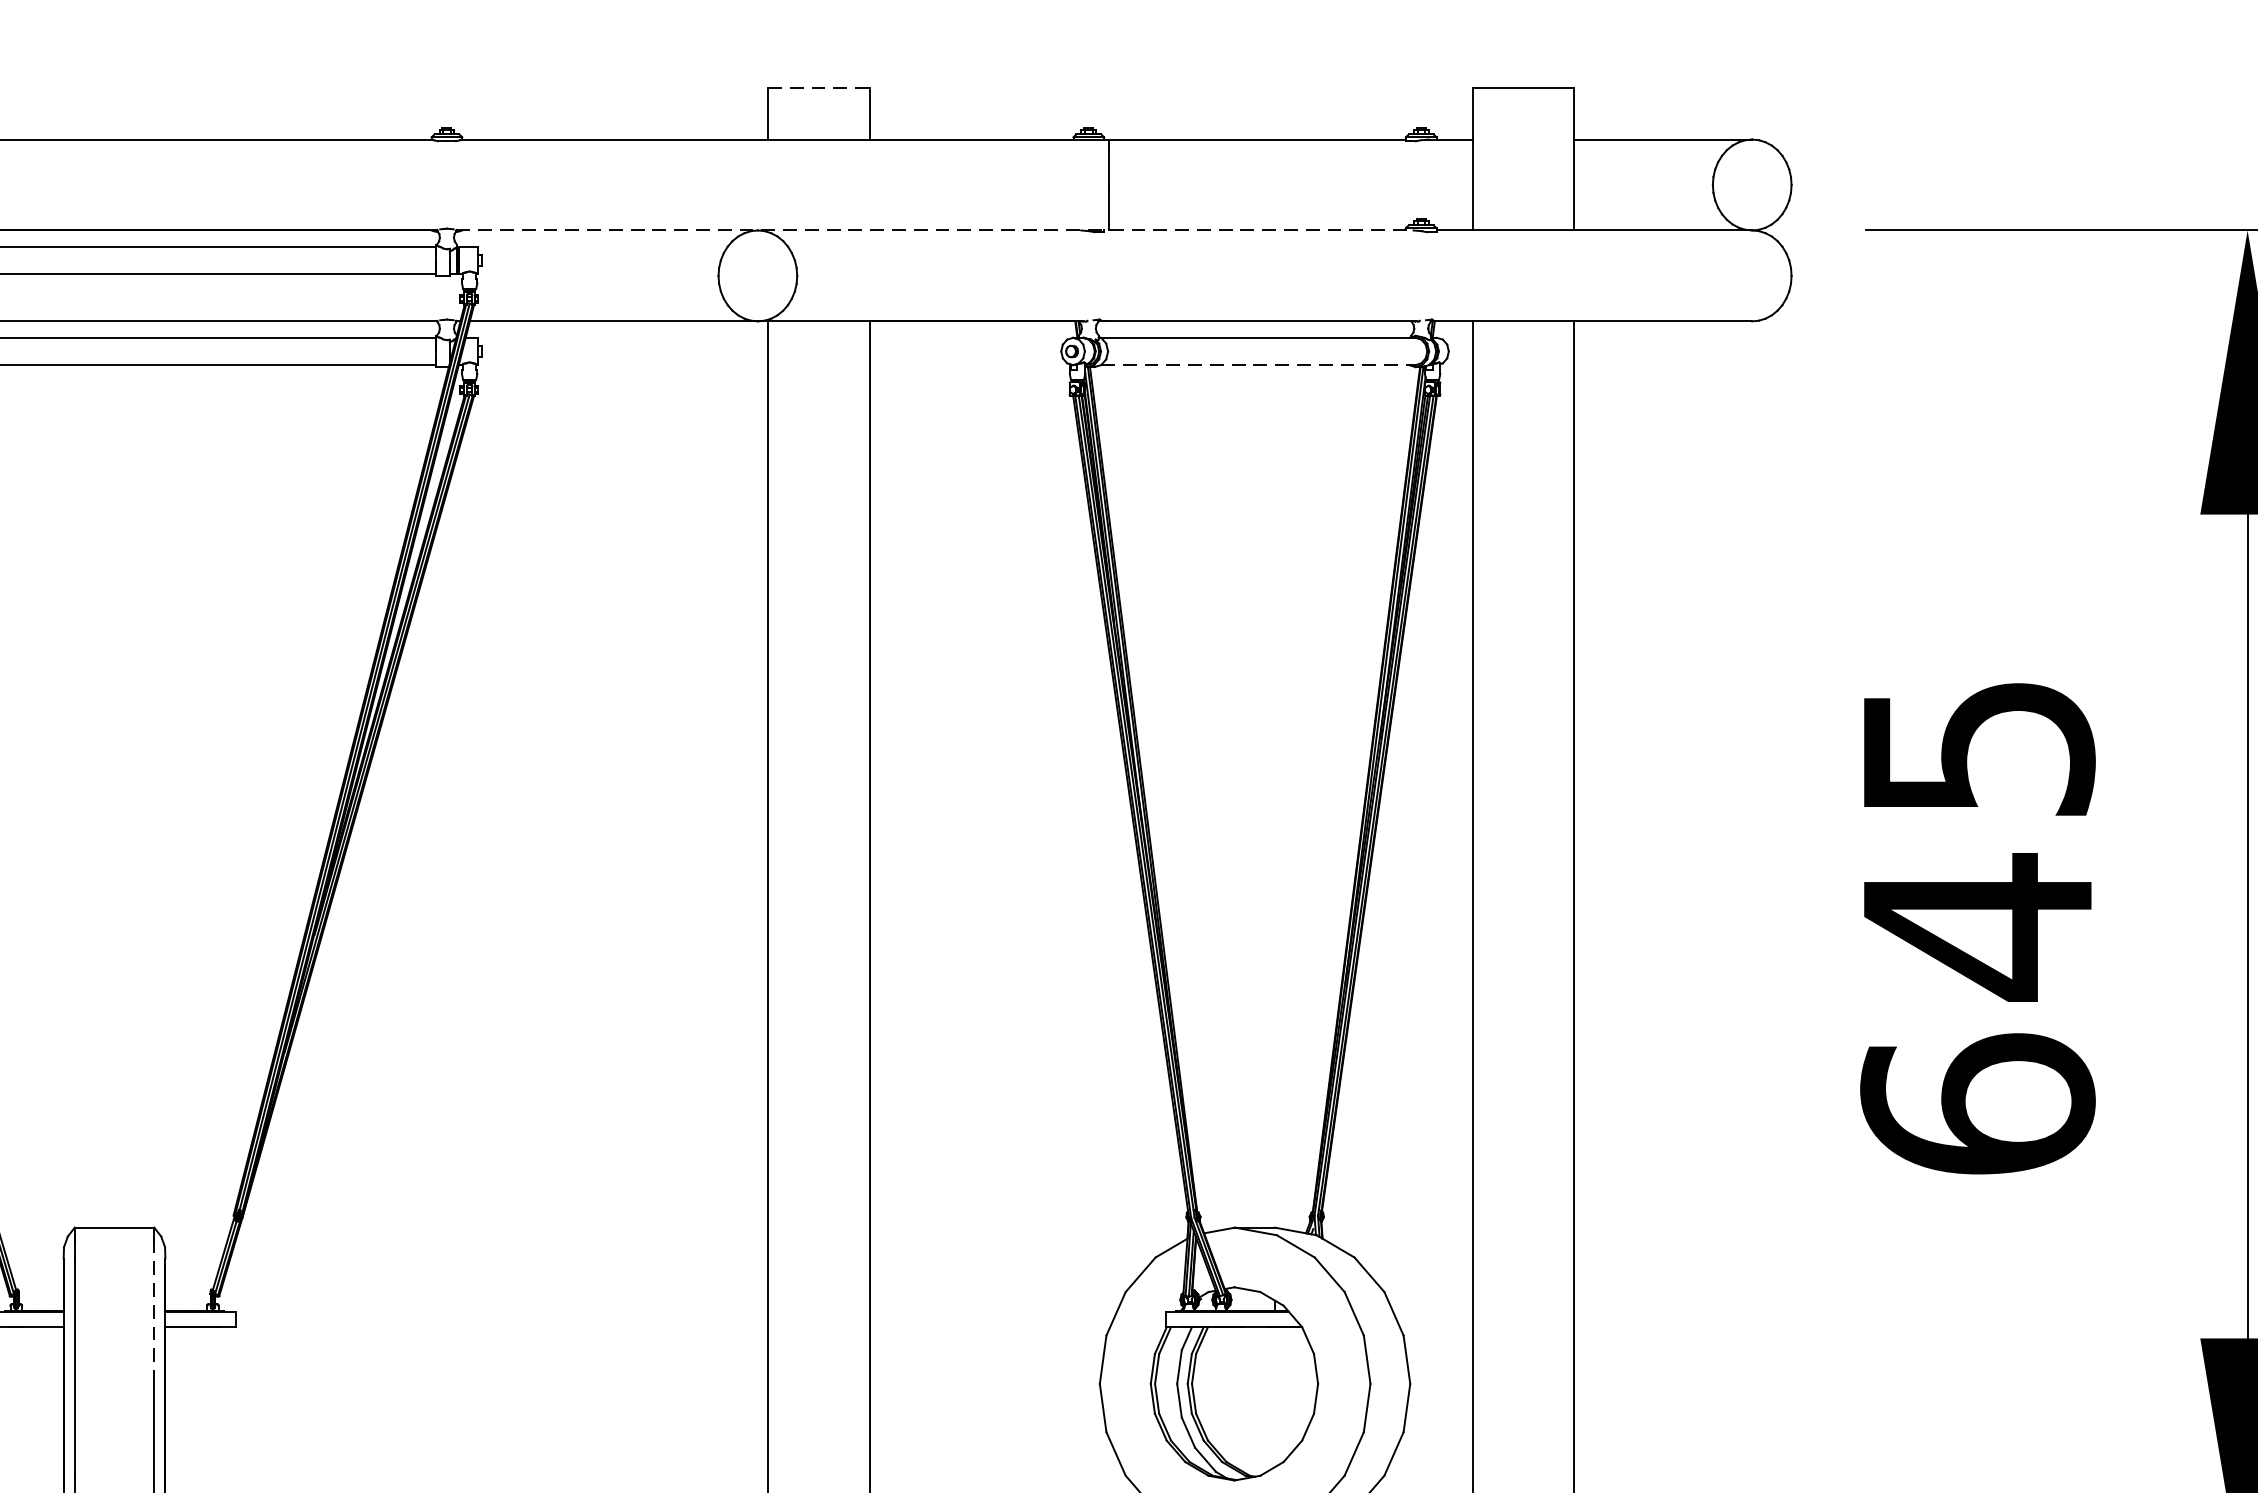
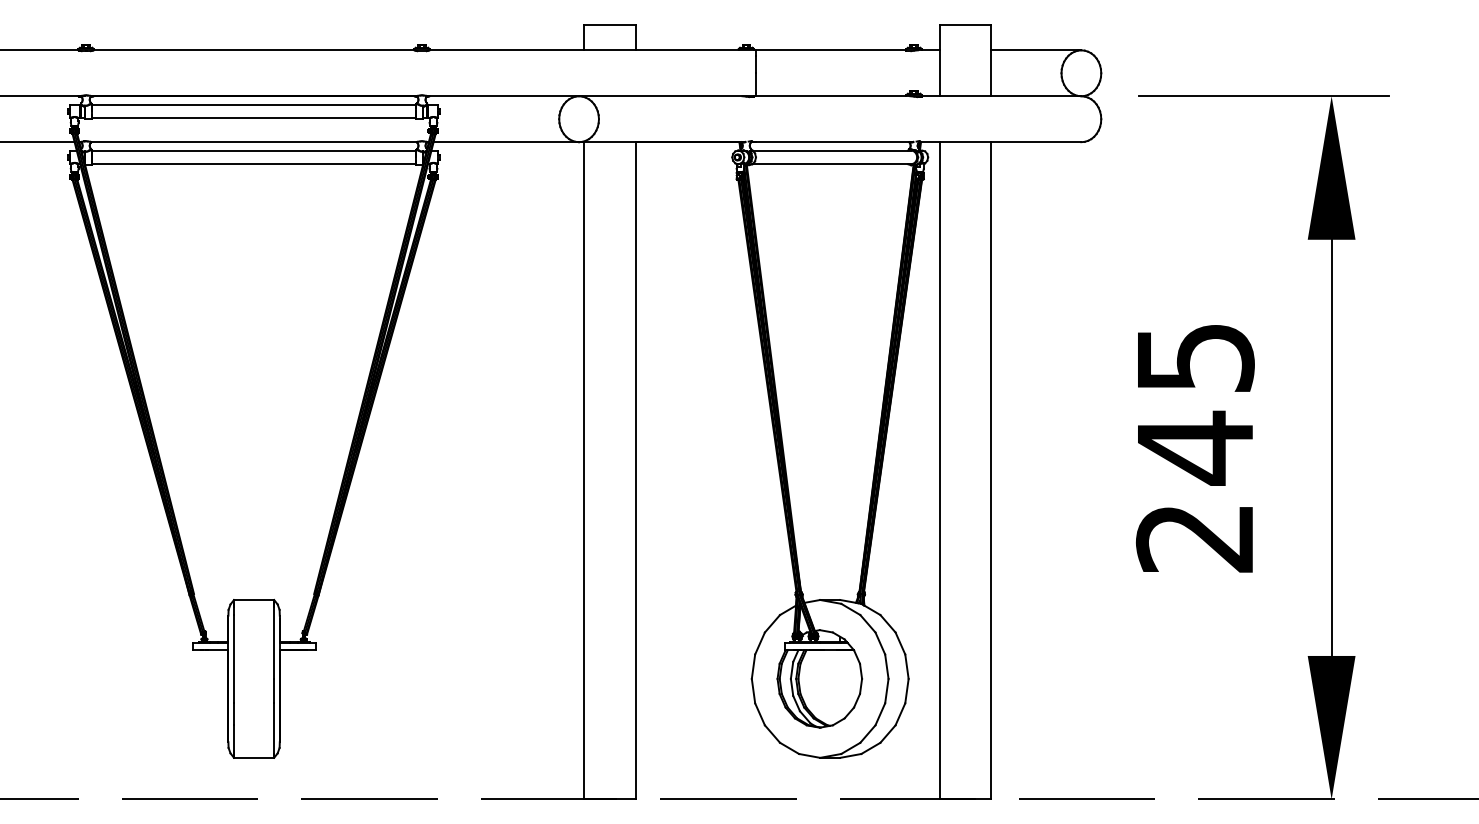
line: (820, 88) -> (610, 24), dashed -> solid
line: (934, 230) -> (668, 96), dashed -> solid
line: (1259, 365) -> (832, 164), dashed -> solid
text: (1976, 1103) -> (1194, 537), 645 -> 245
line: (154, 1303) -> (274, 638), dashed -> solid

